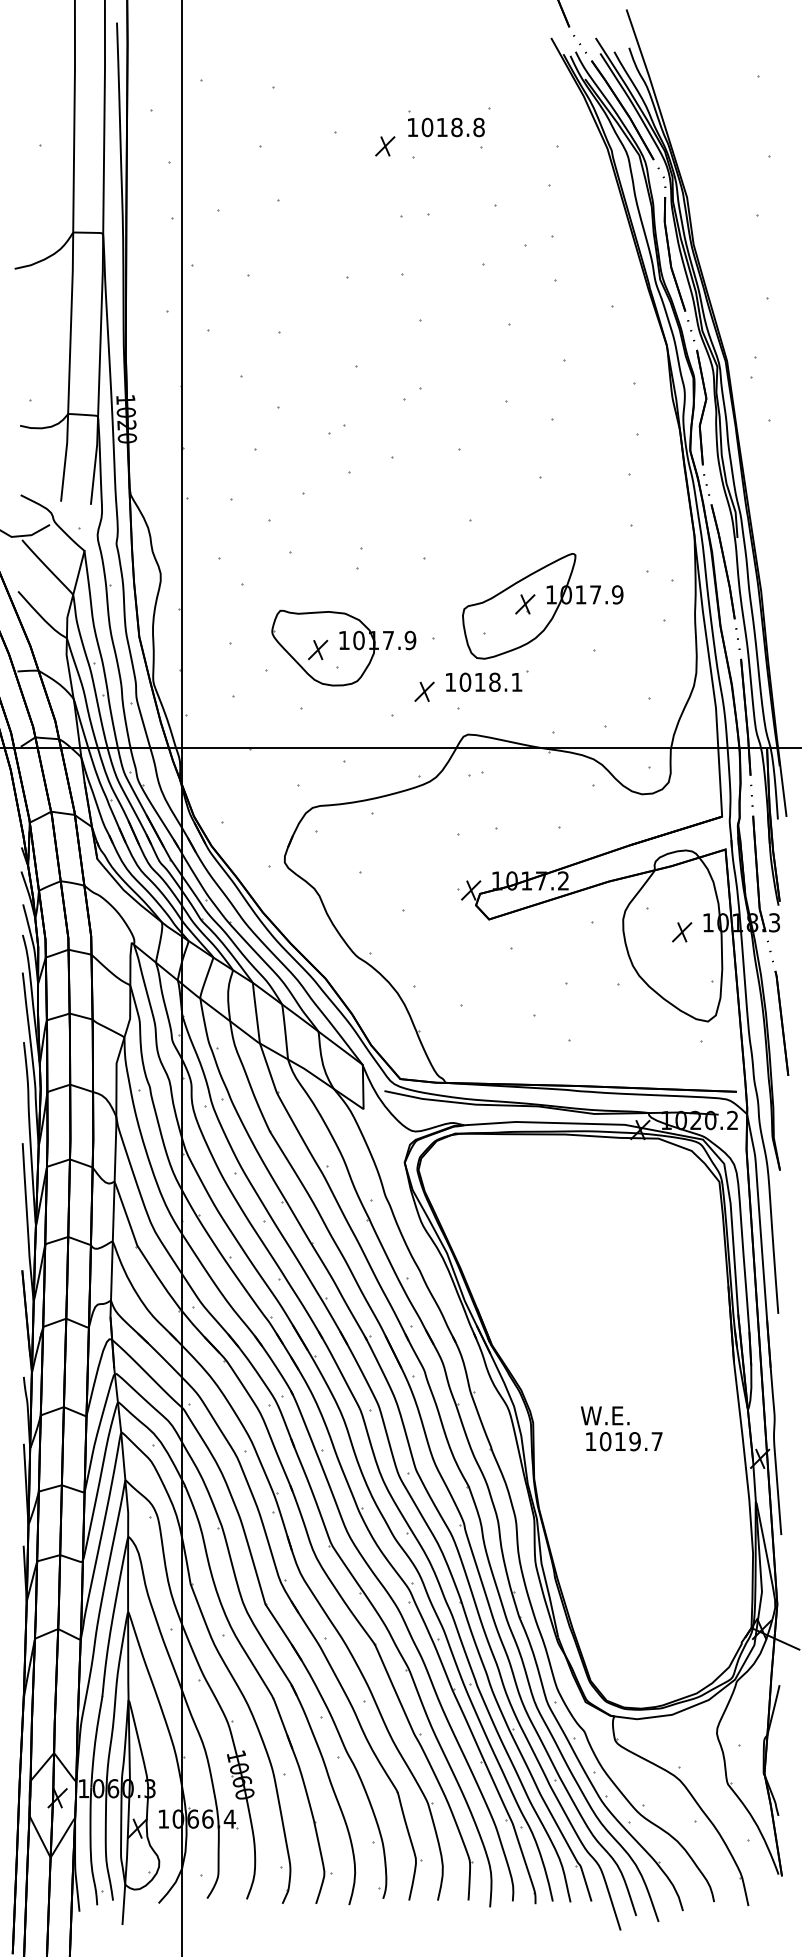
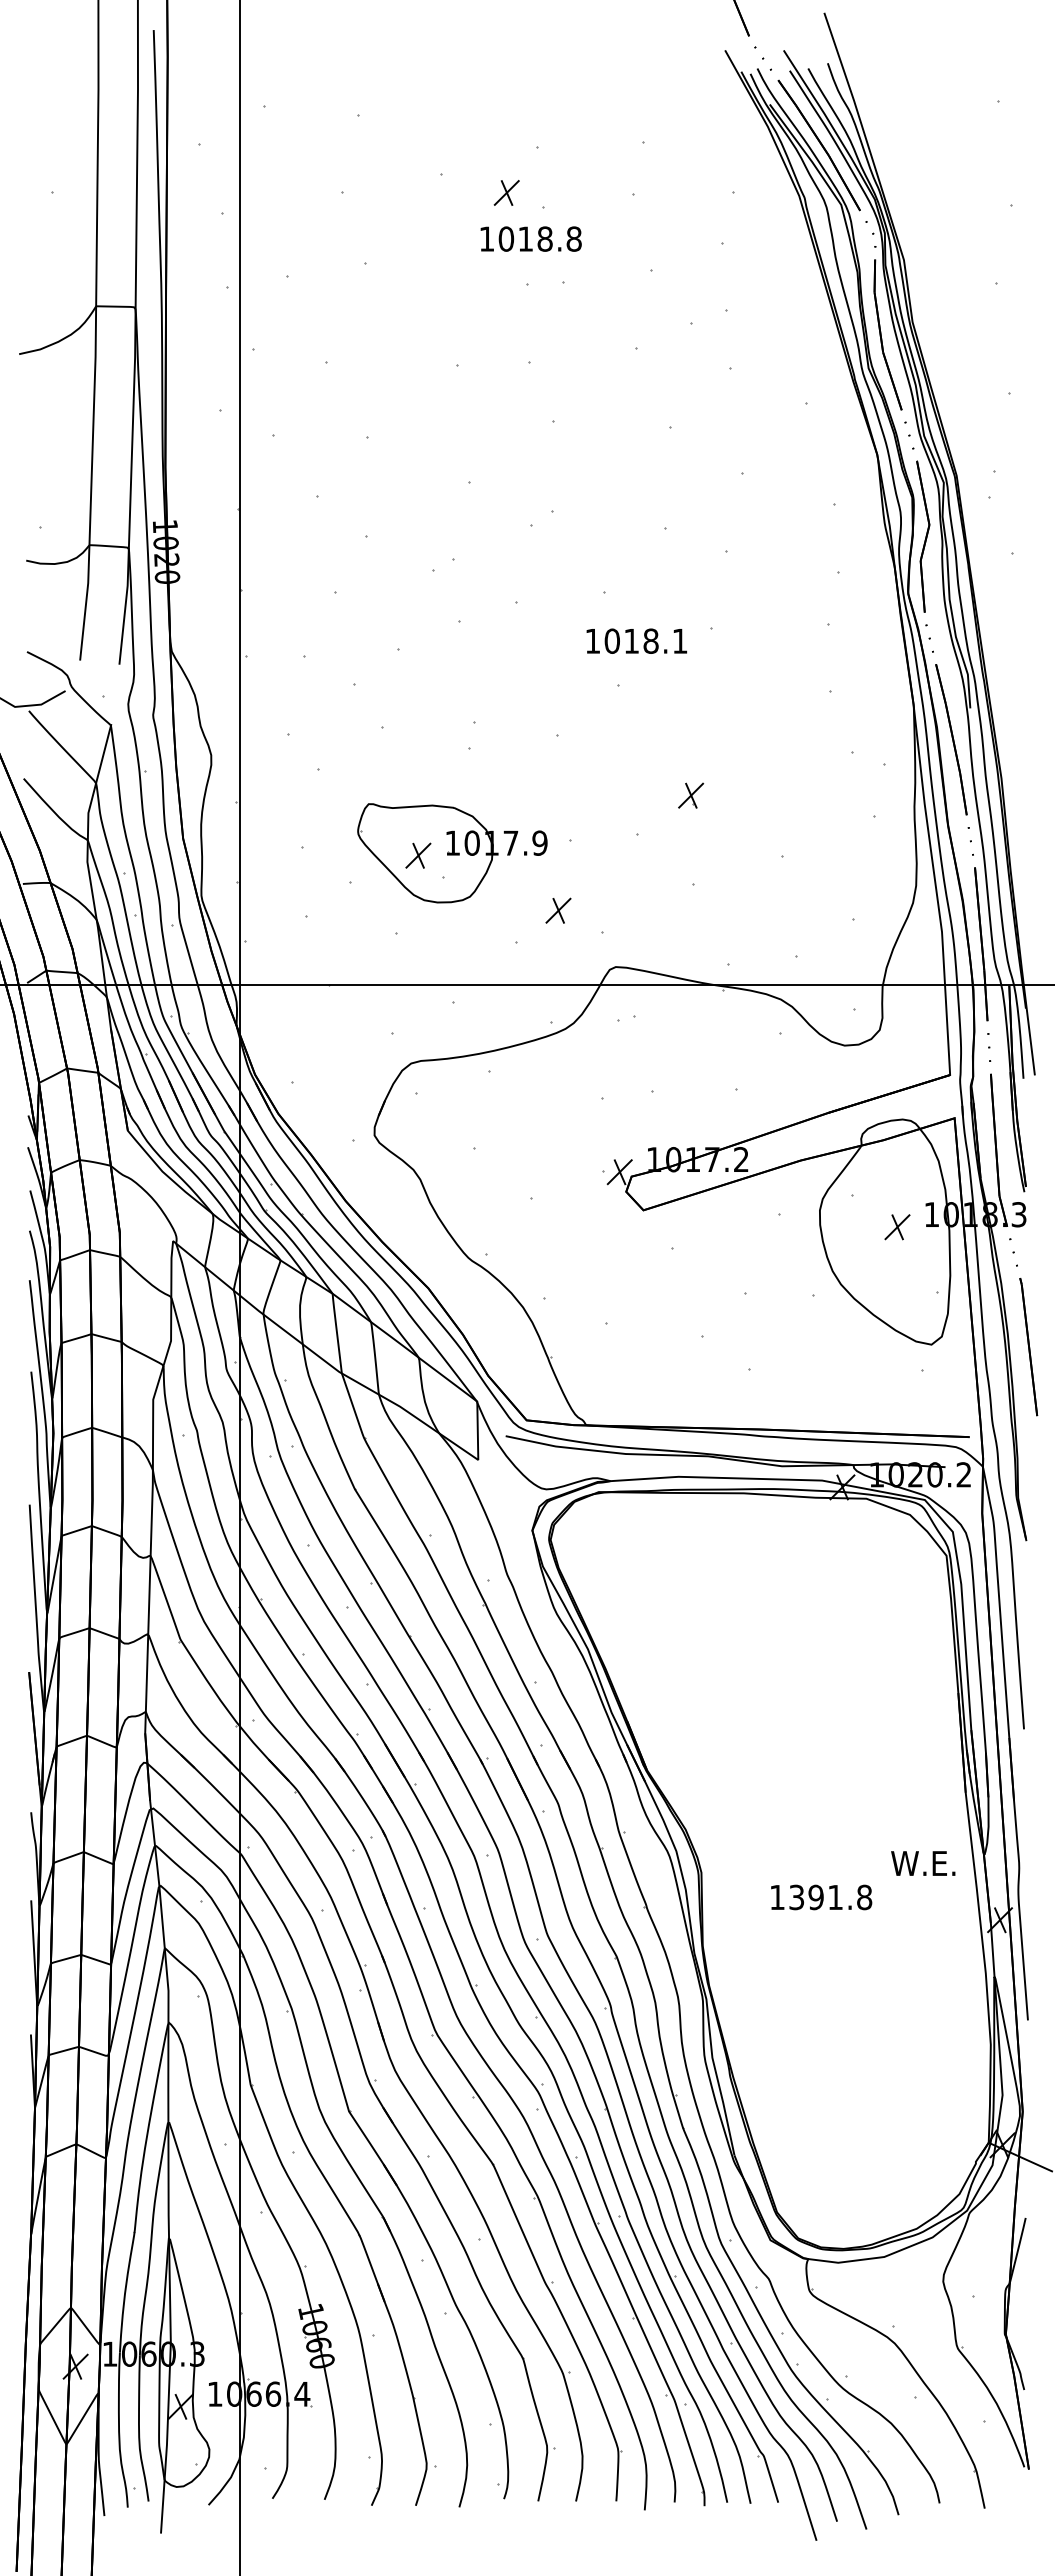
text: (445, 127) -> (530, 238), moved
part: (543, 606) -> (714, 798), removed
text: (483, 681) -> (636, 640), moved
text: (605, 1415) -> (923, 1863), moved
text: (631, 1441) -> (830, 1897), 1019.7 -> 1391.8

